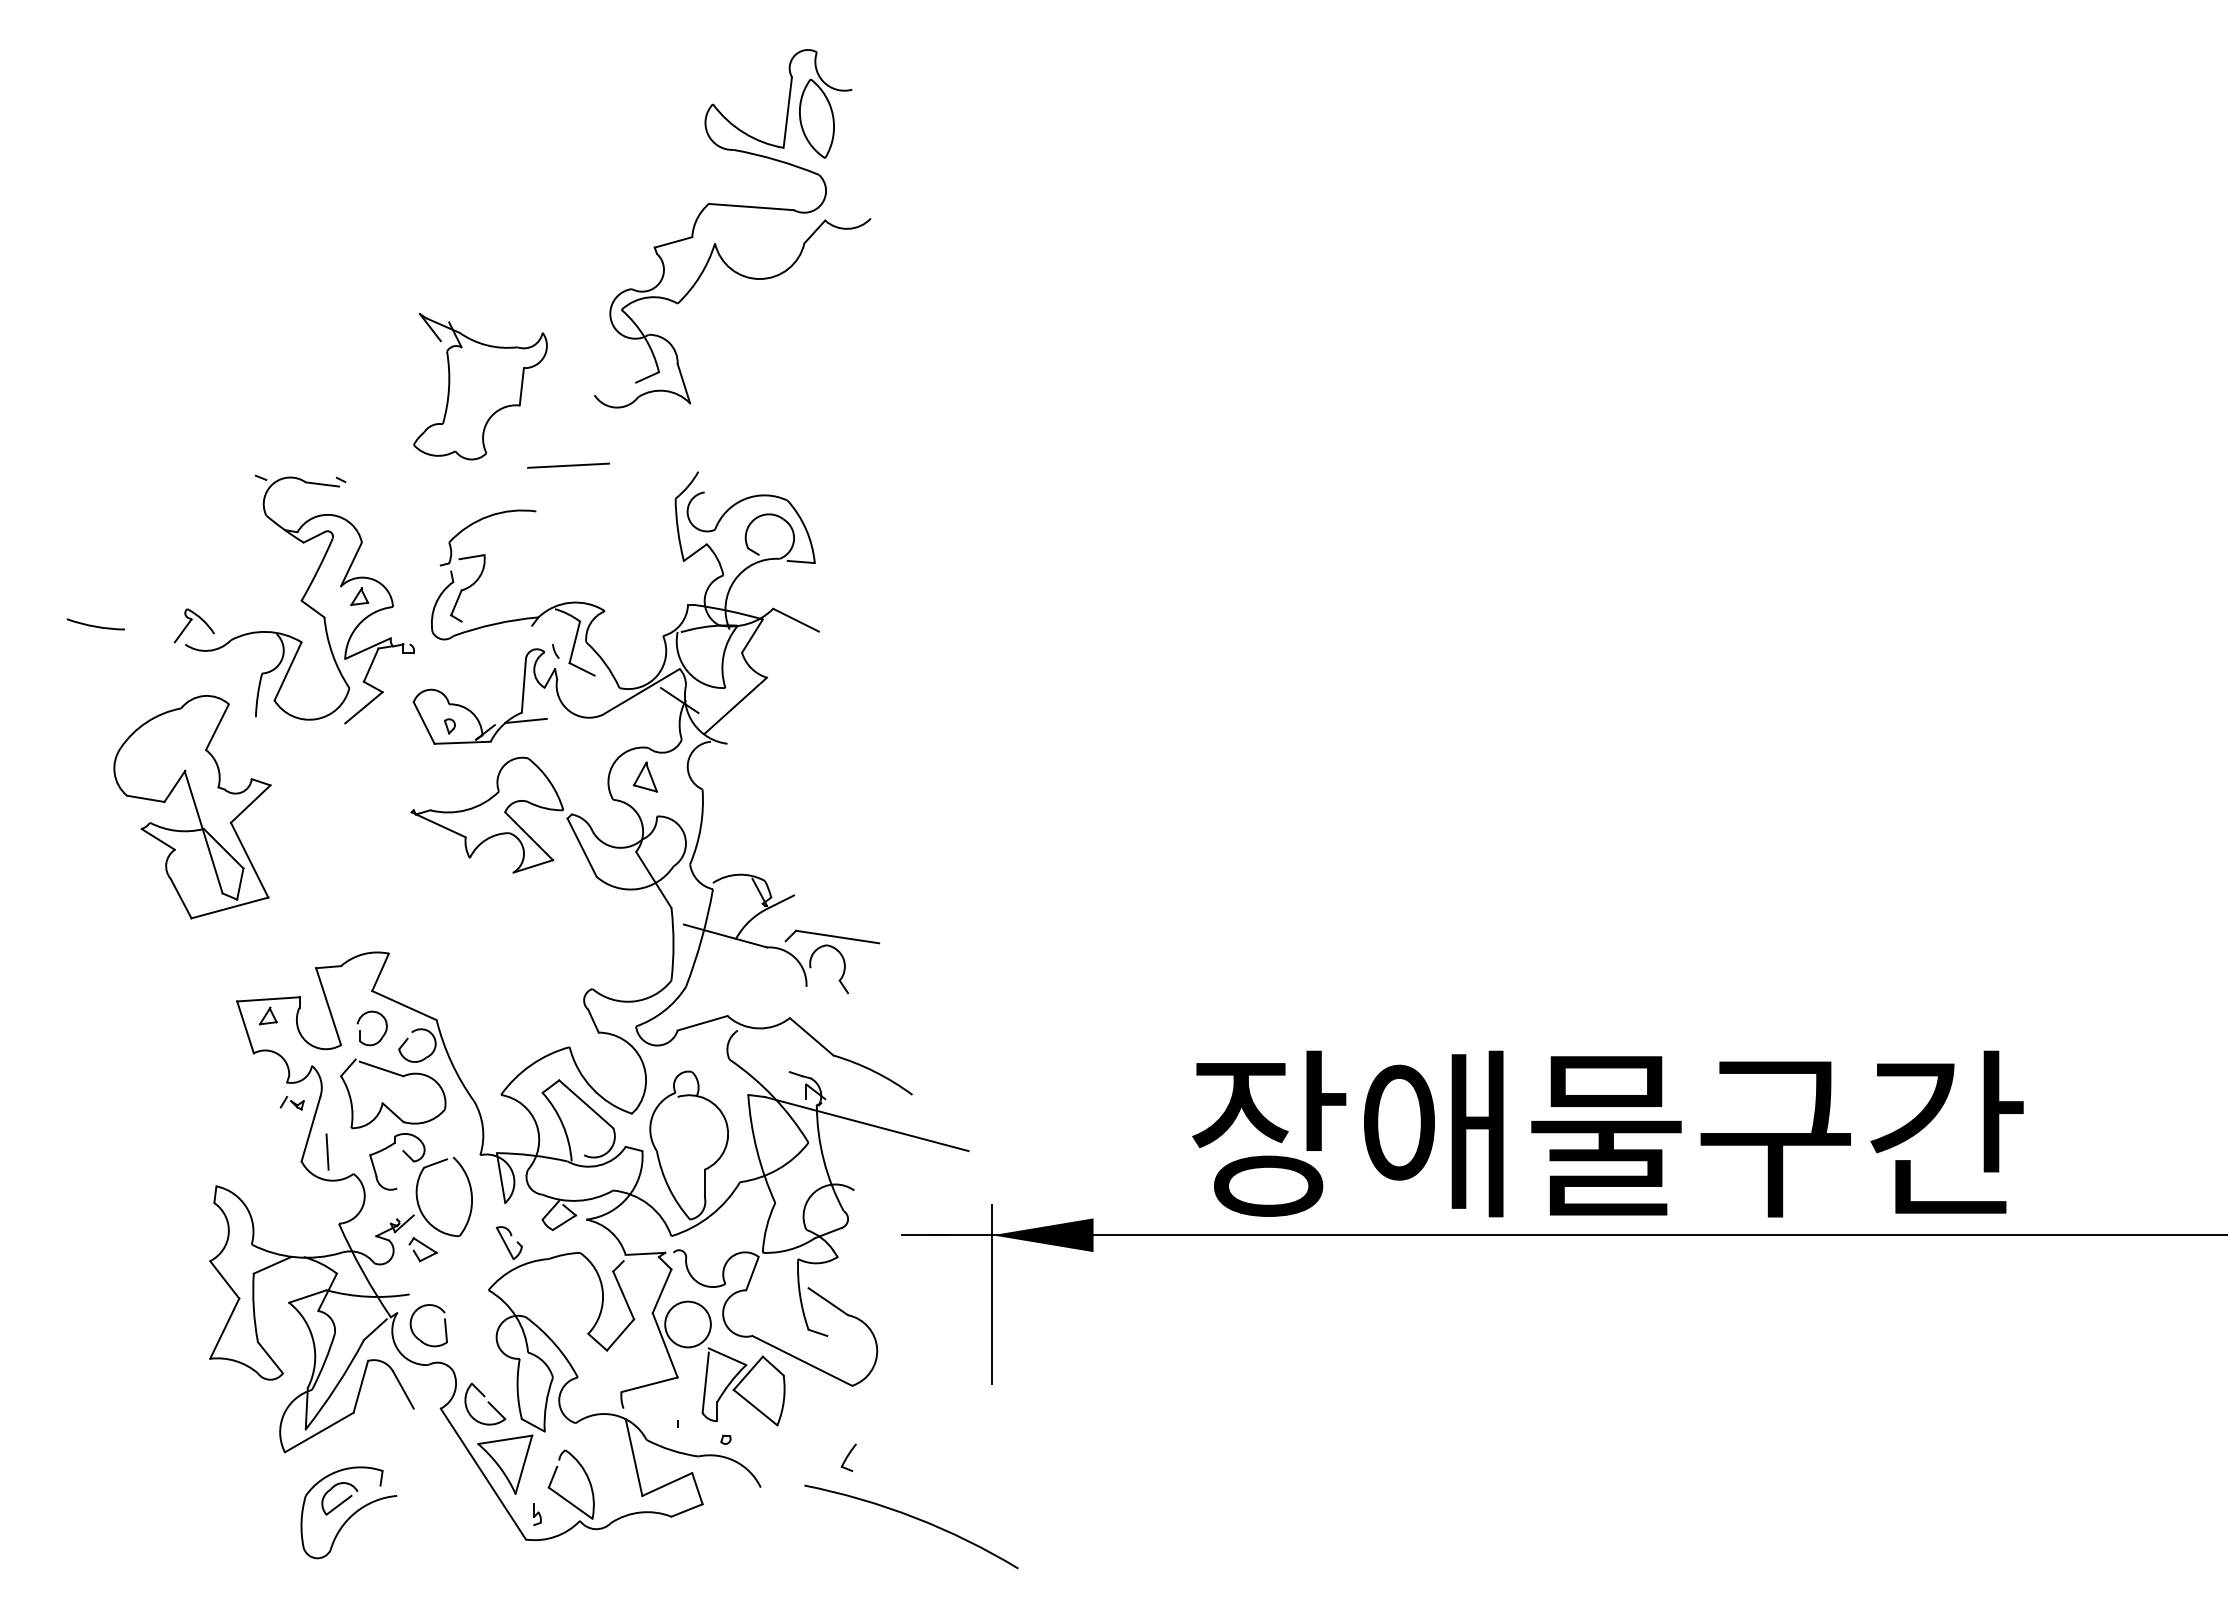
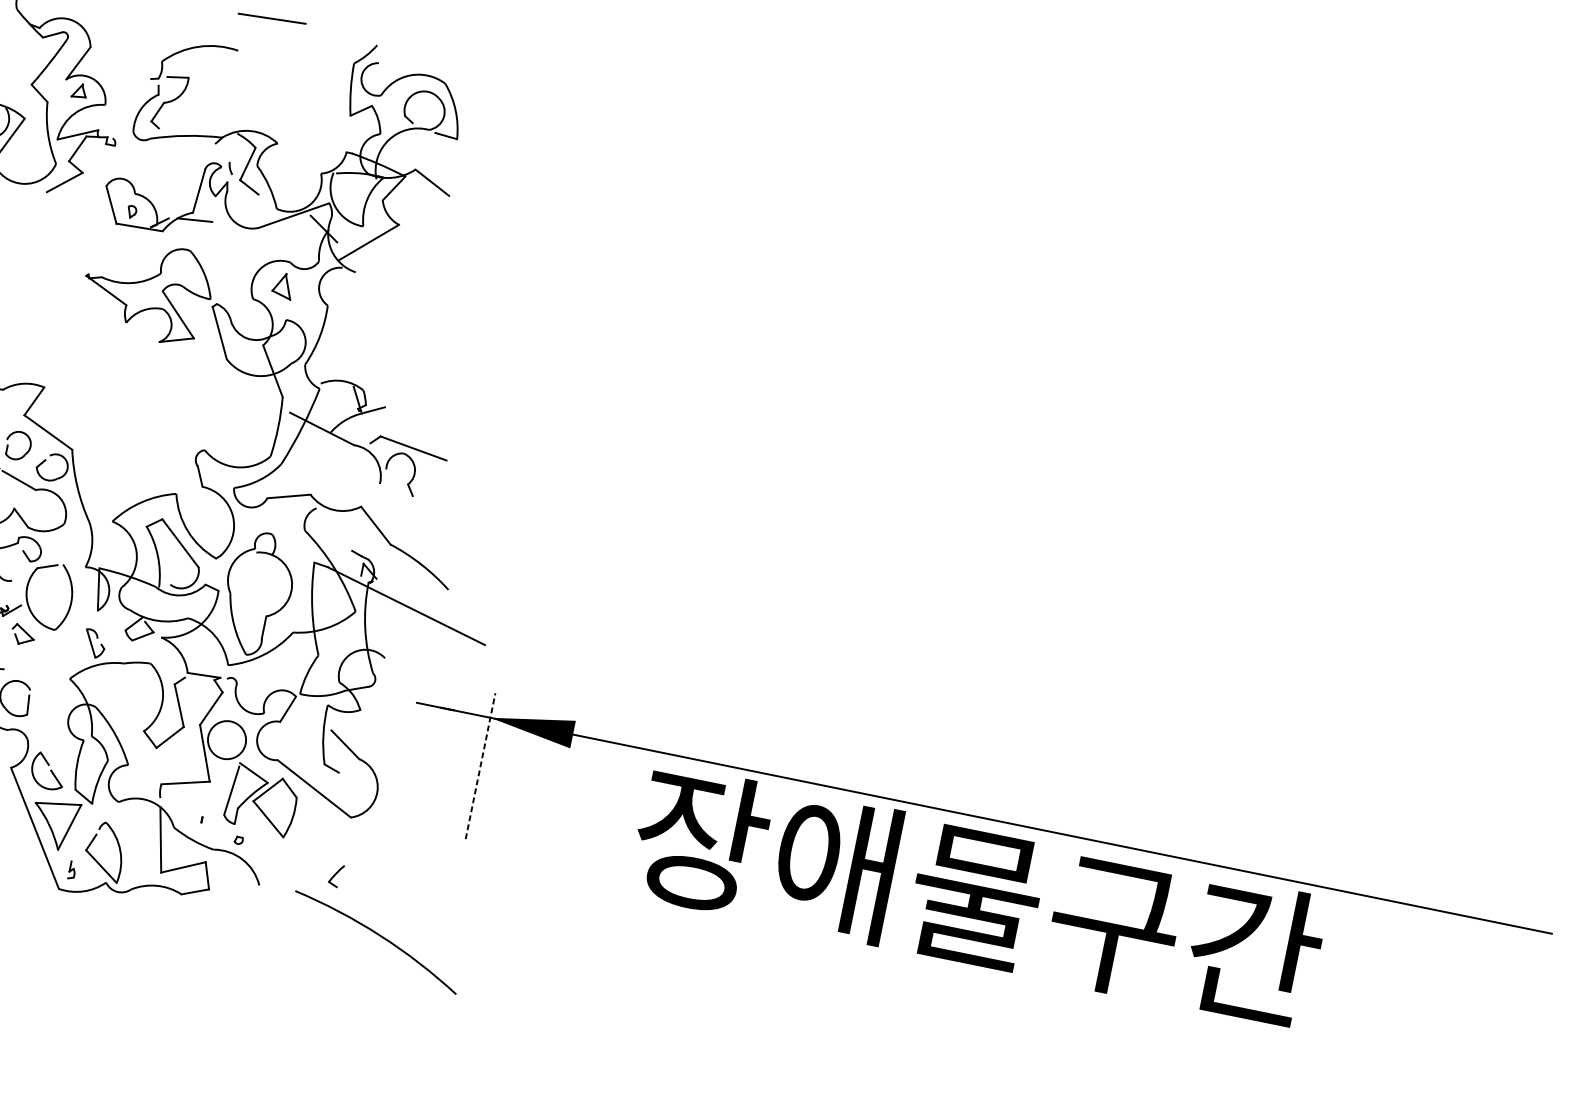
text: (1607, 1133) -> (977, 896), moved
line: (992, 1294) -> (480, 766), solid -> dashed

